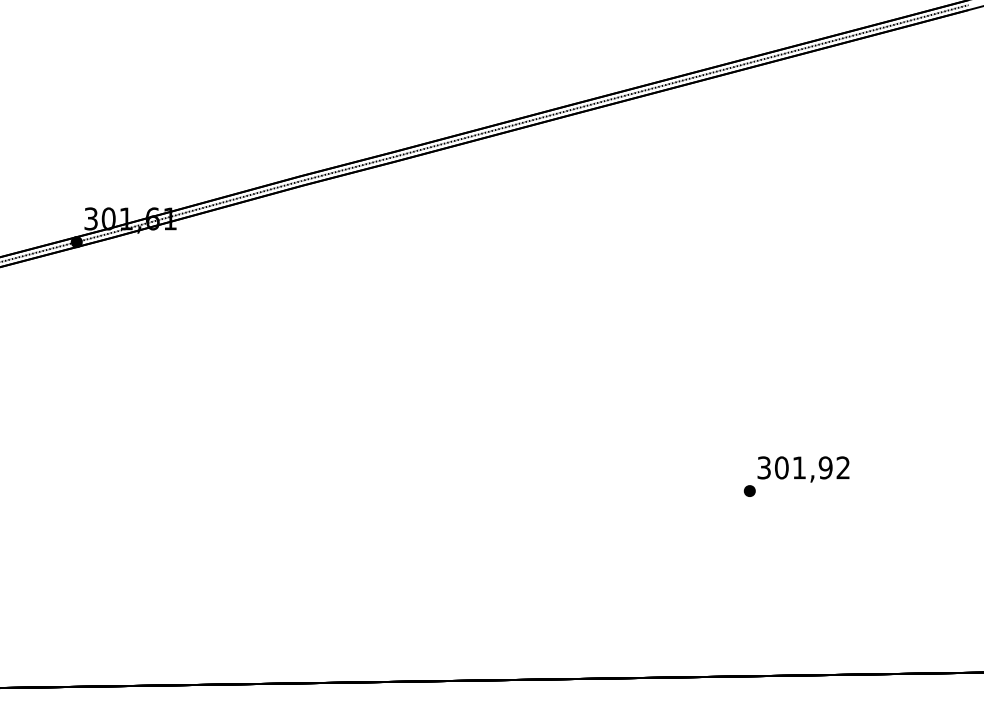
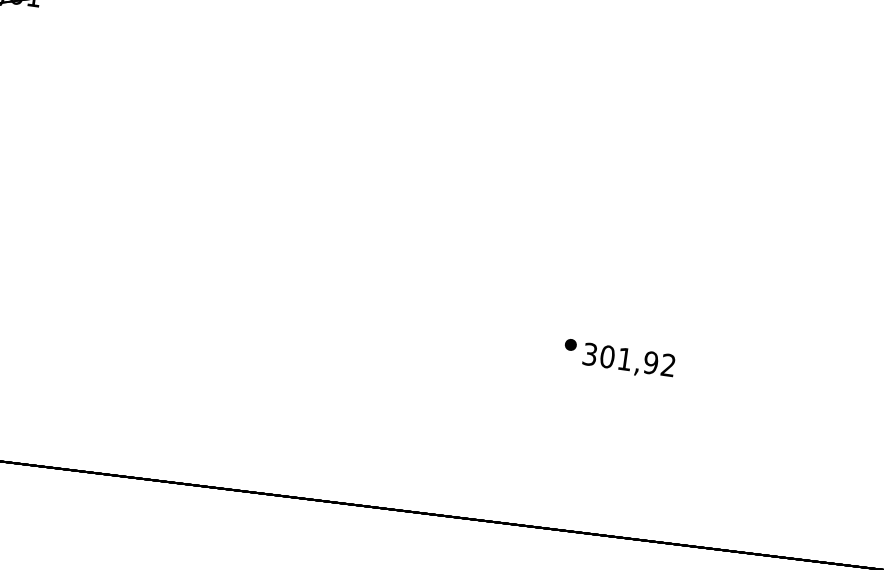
text: (803, 469) -> (628, 361), moved

